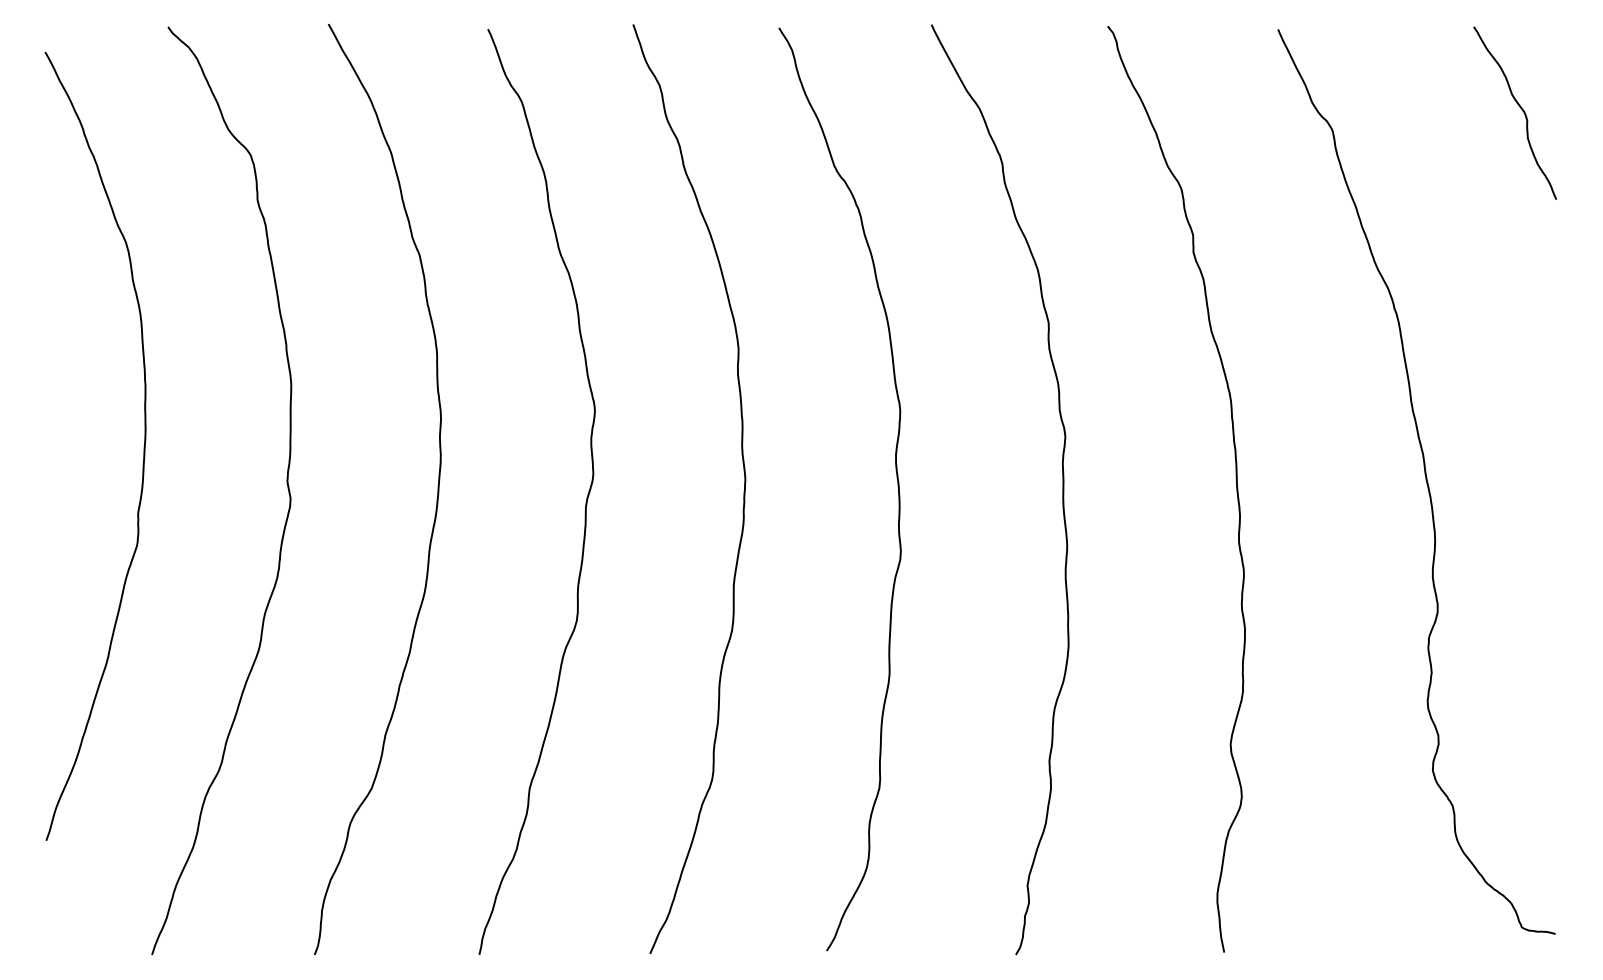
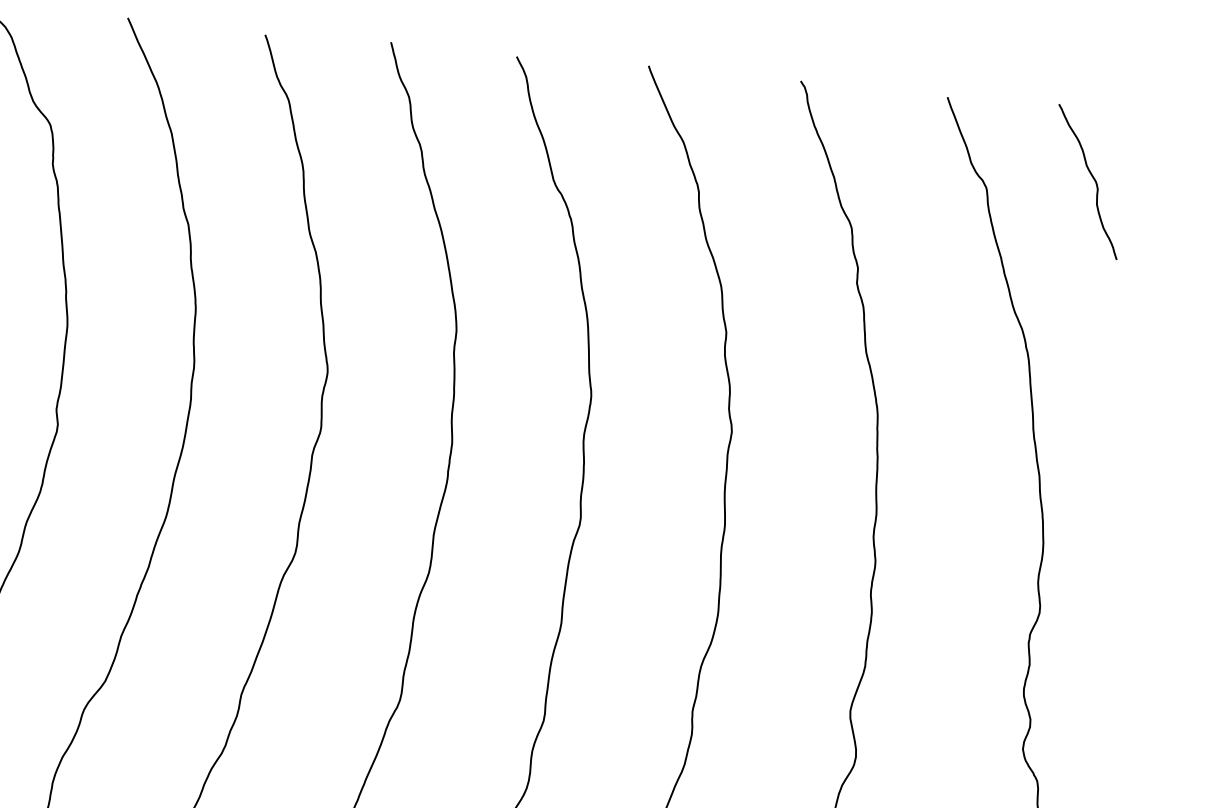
curve: (1519, 107) -> (1092, 177), moved

